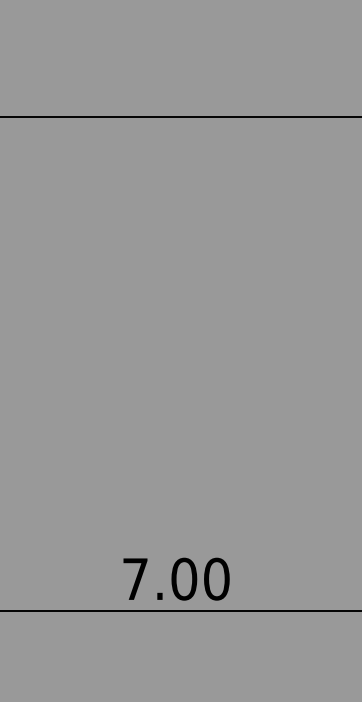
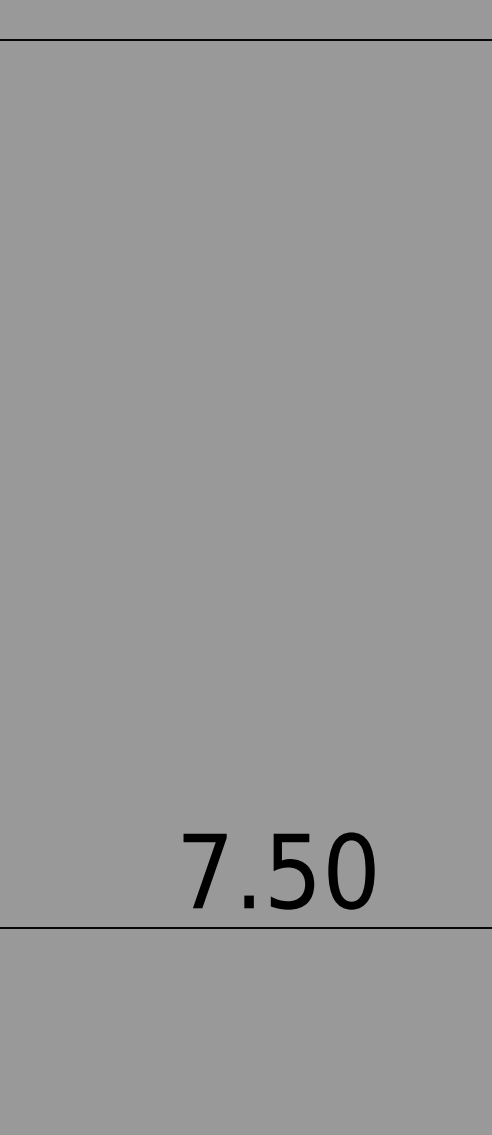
text: (184, 578) -> (293, 869), 7.00 -> 7.50

